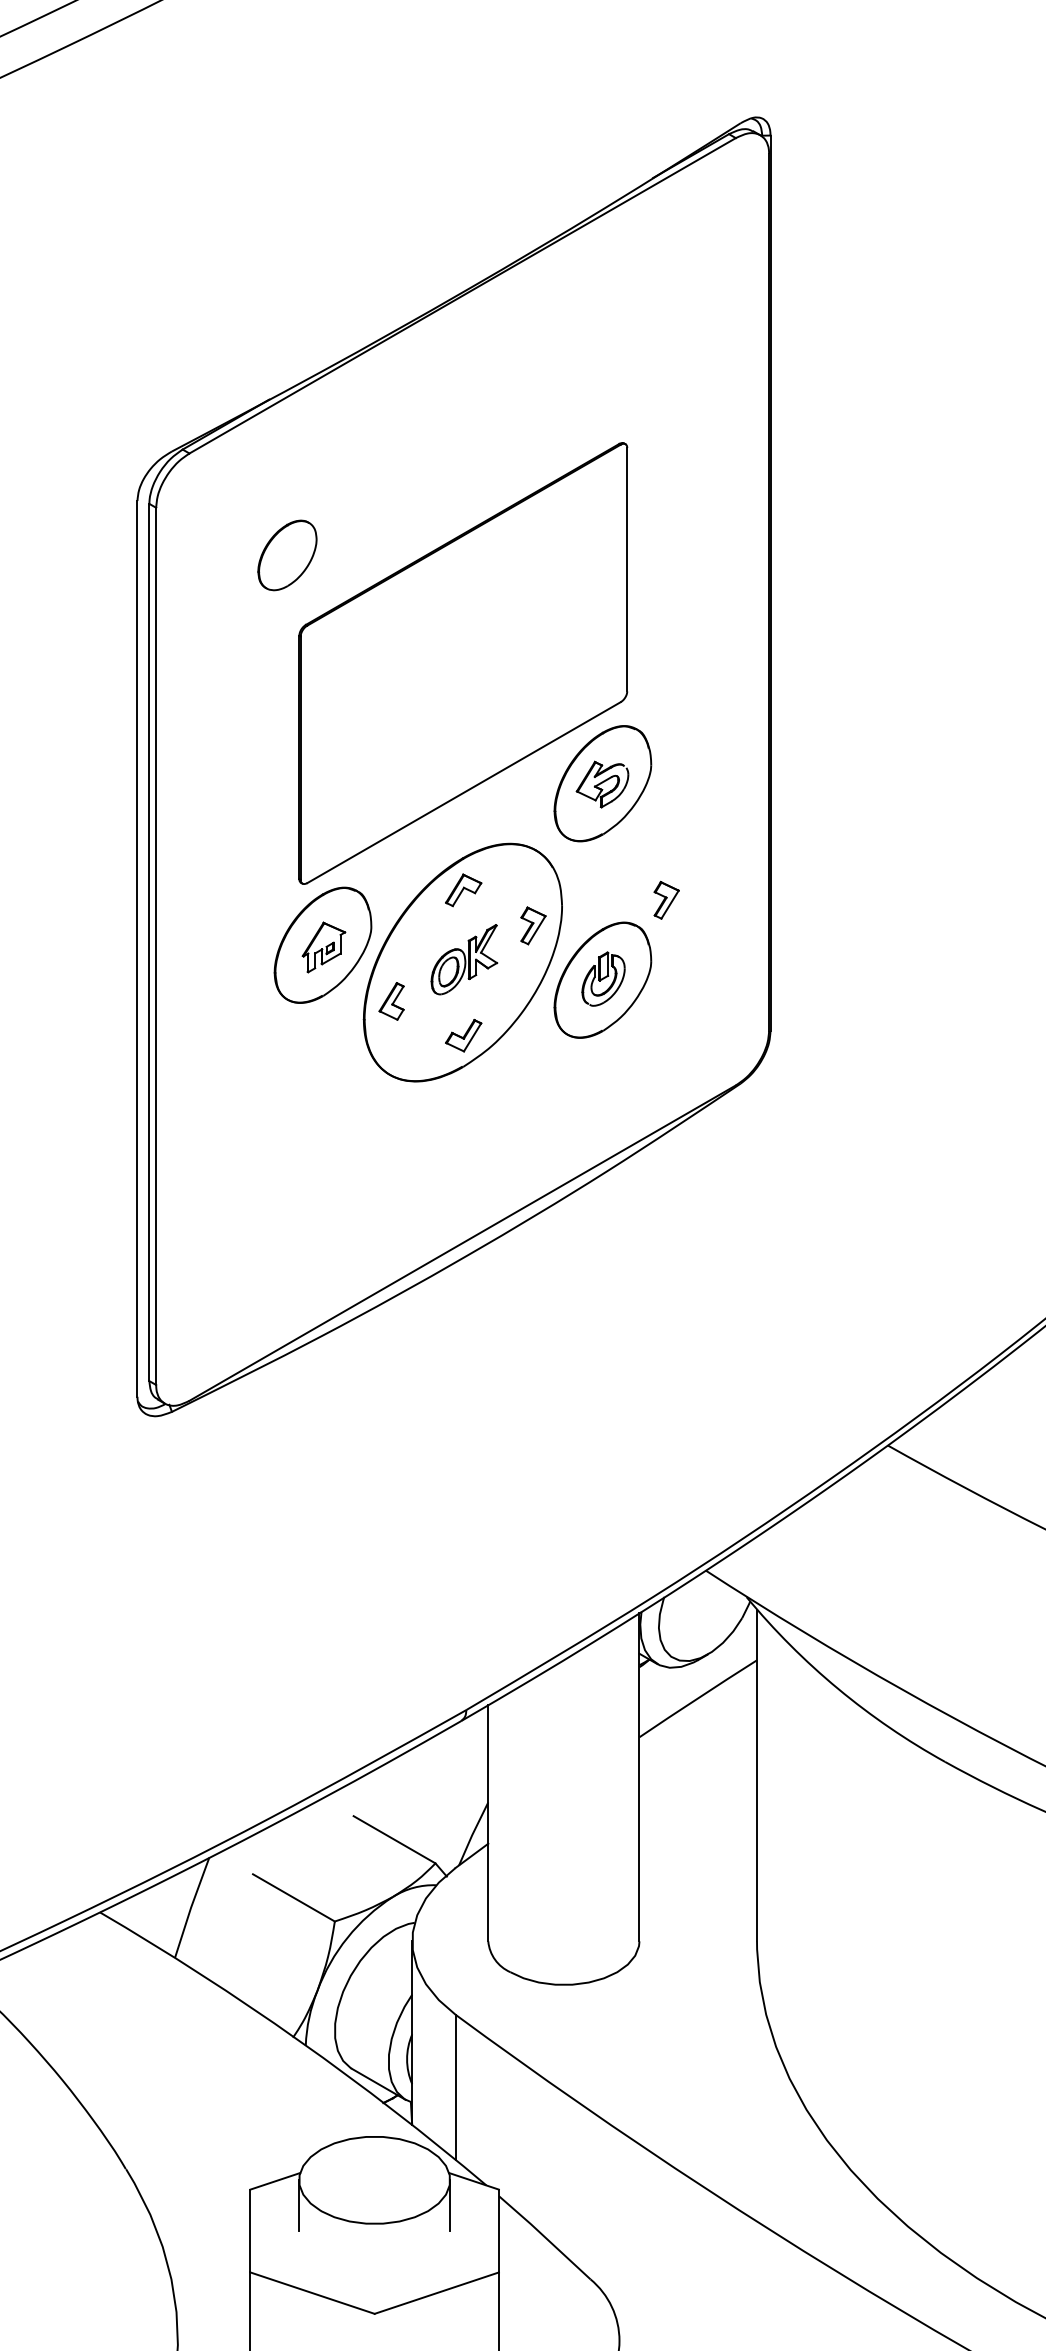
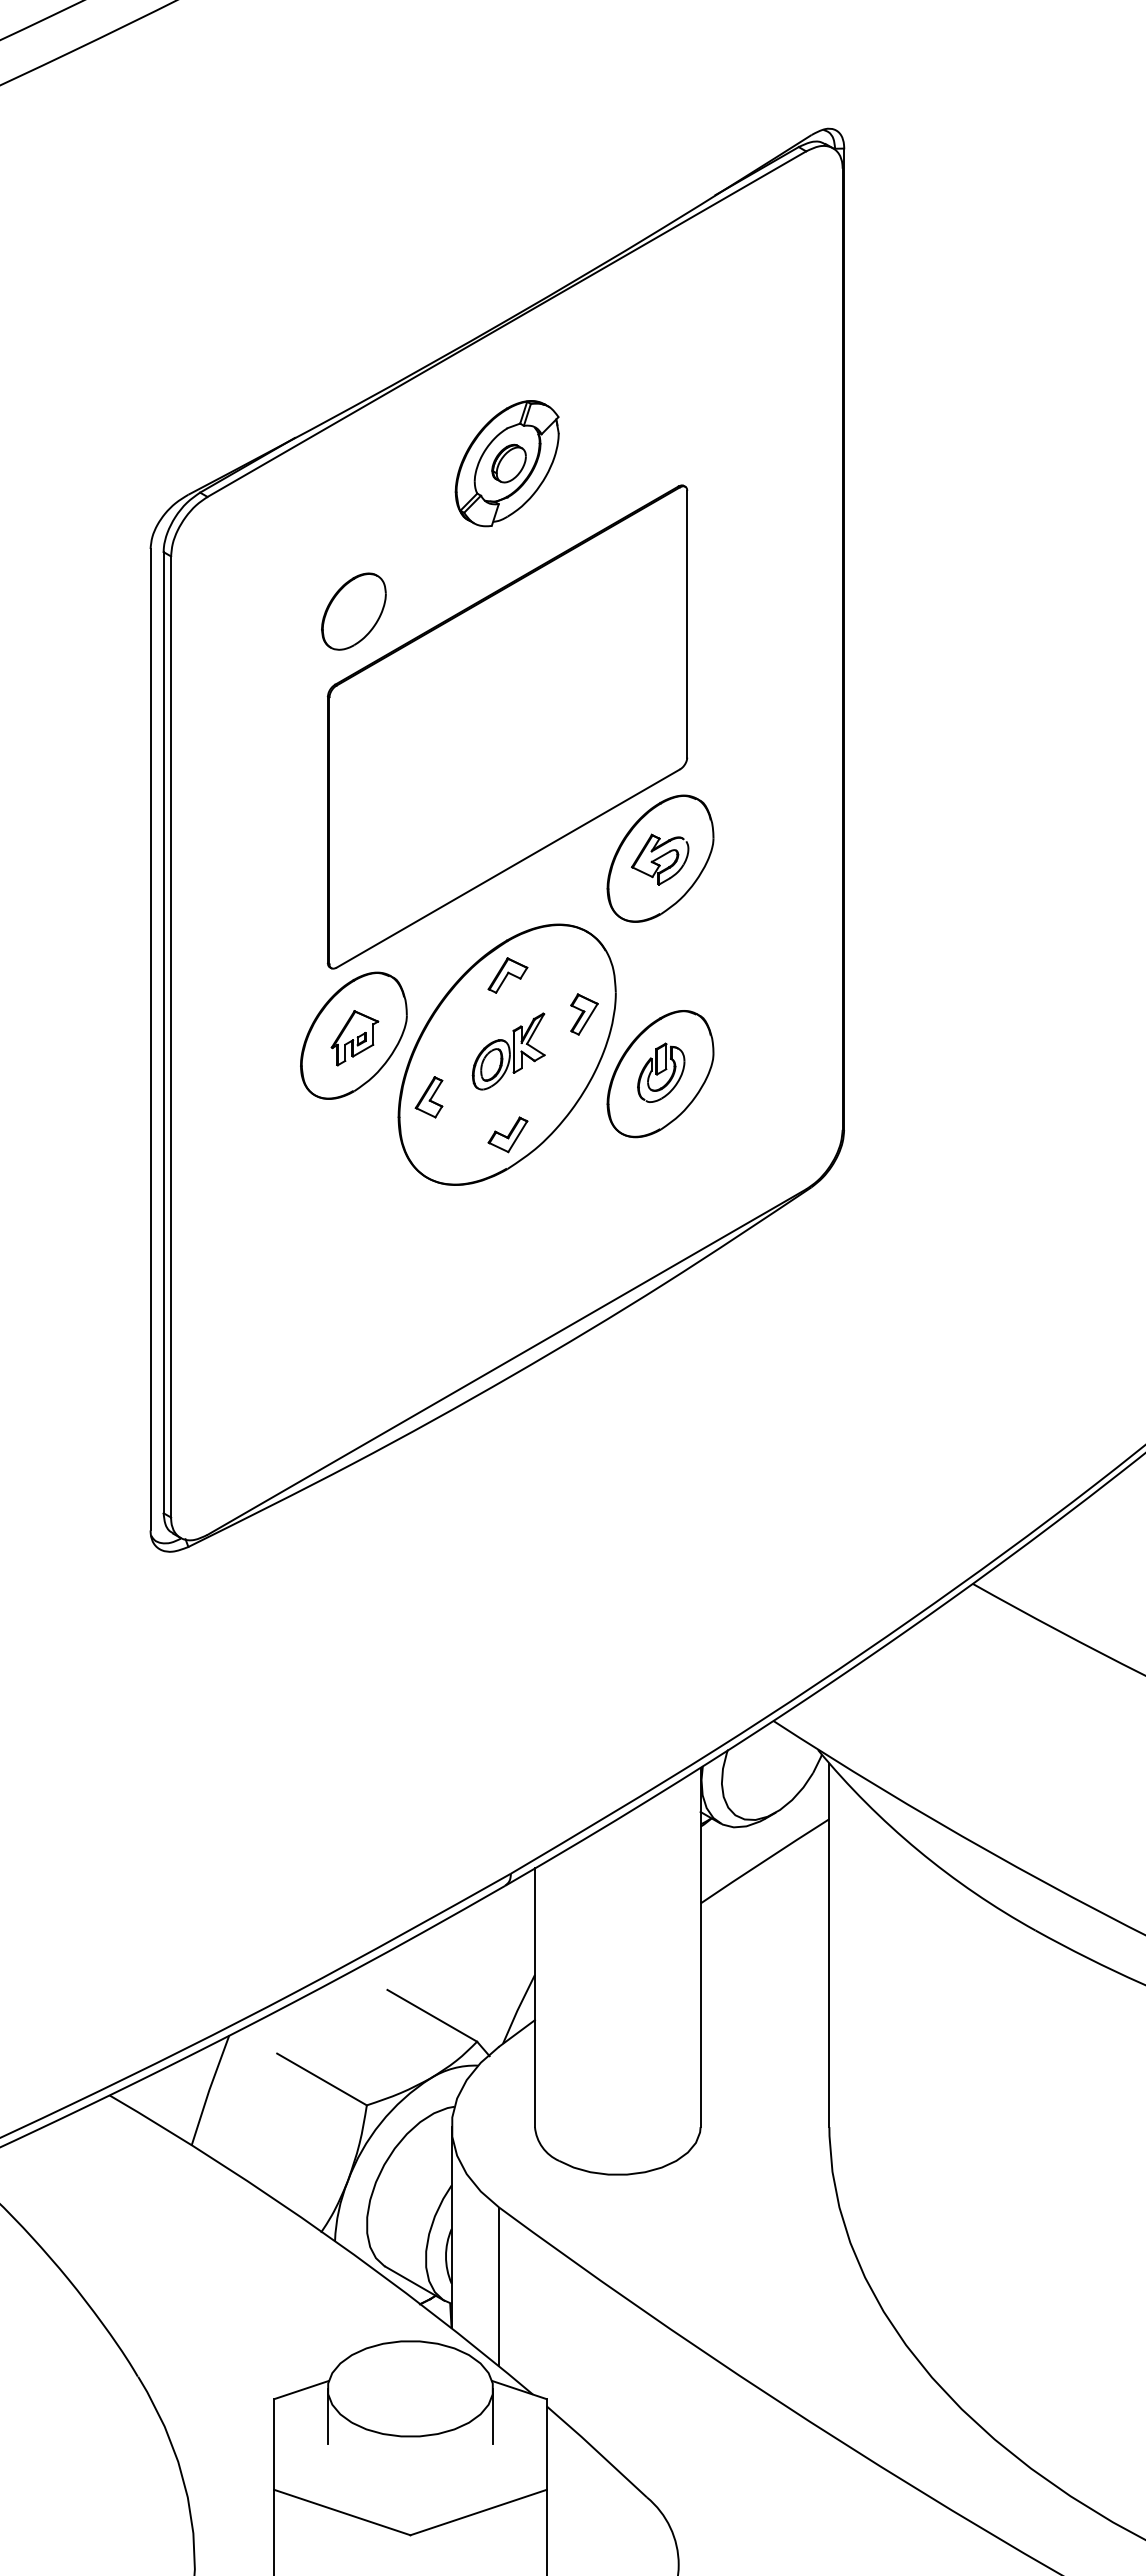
part: (462, 422) -> (506, 463), added
part: (287, 555) -> (353, 611), moved
part: (666, 900) -> (730, 986), removed

